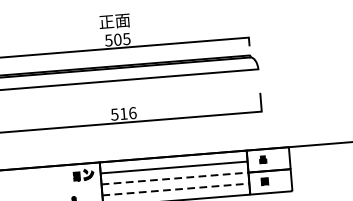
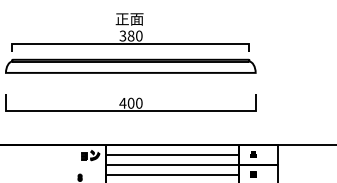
text: (118, 39) -> (131, 35), 505 -> 380
text: (123, 113) -> (130, 102), 516 -> 400
line: (174, 178) -> (172, 165), dashed -> solid
line: (175, 189) -> (172, 175), dashed -> solid

